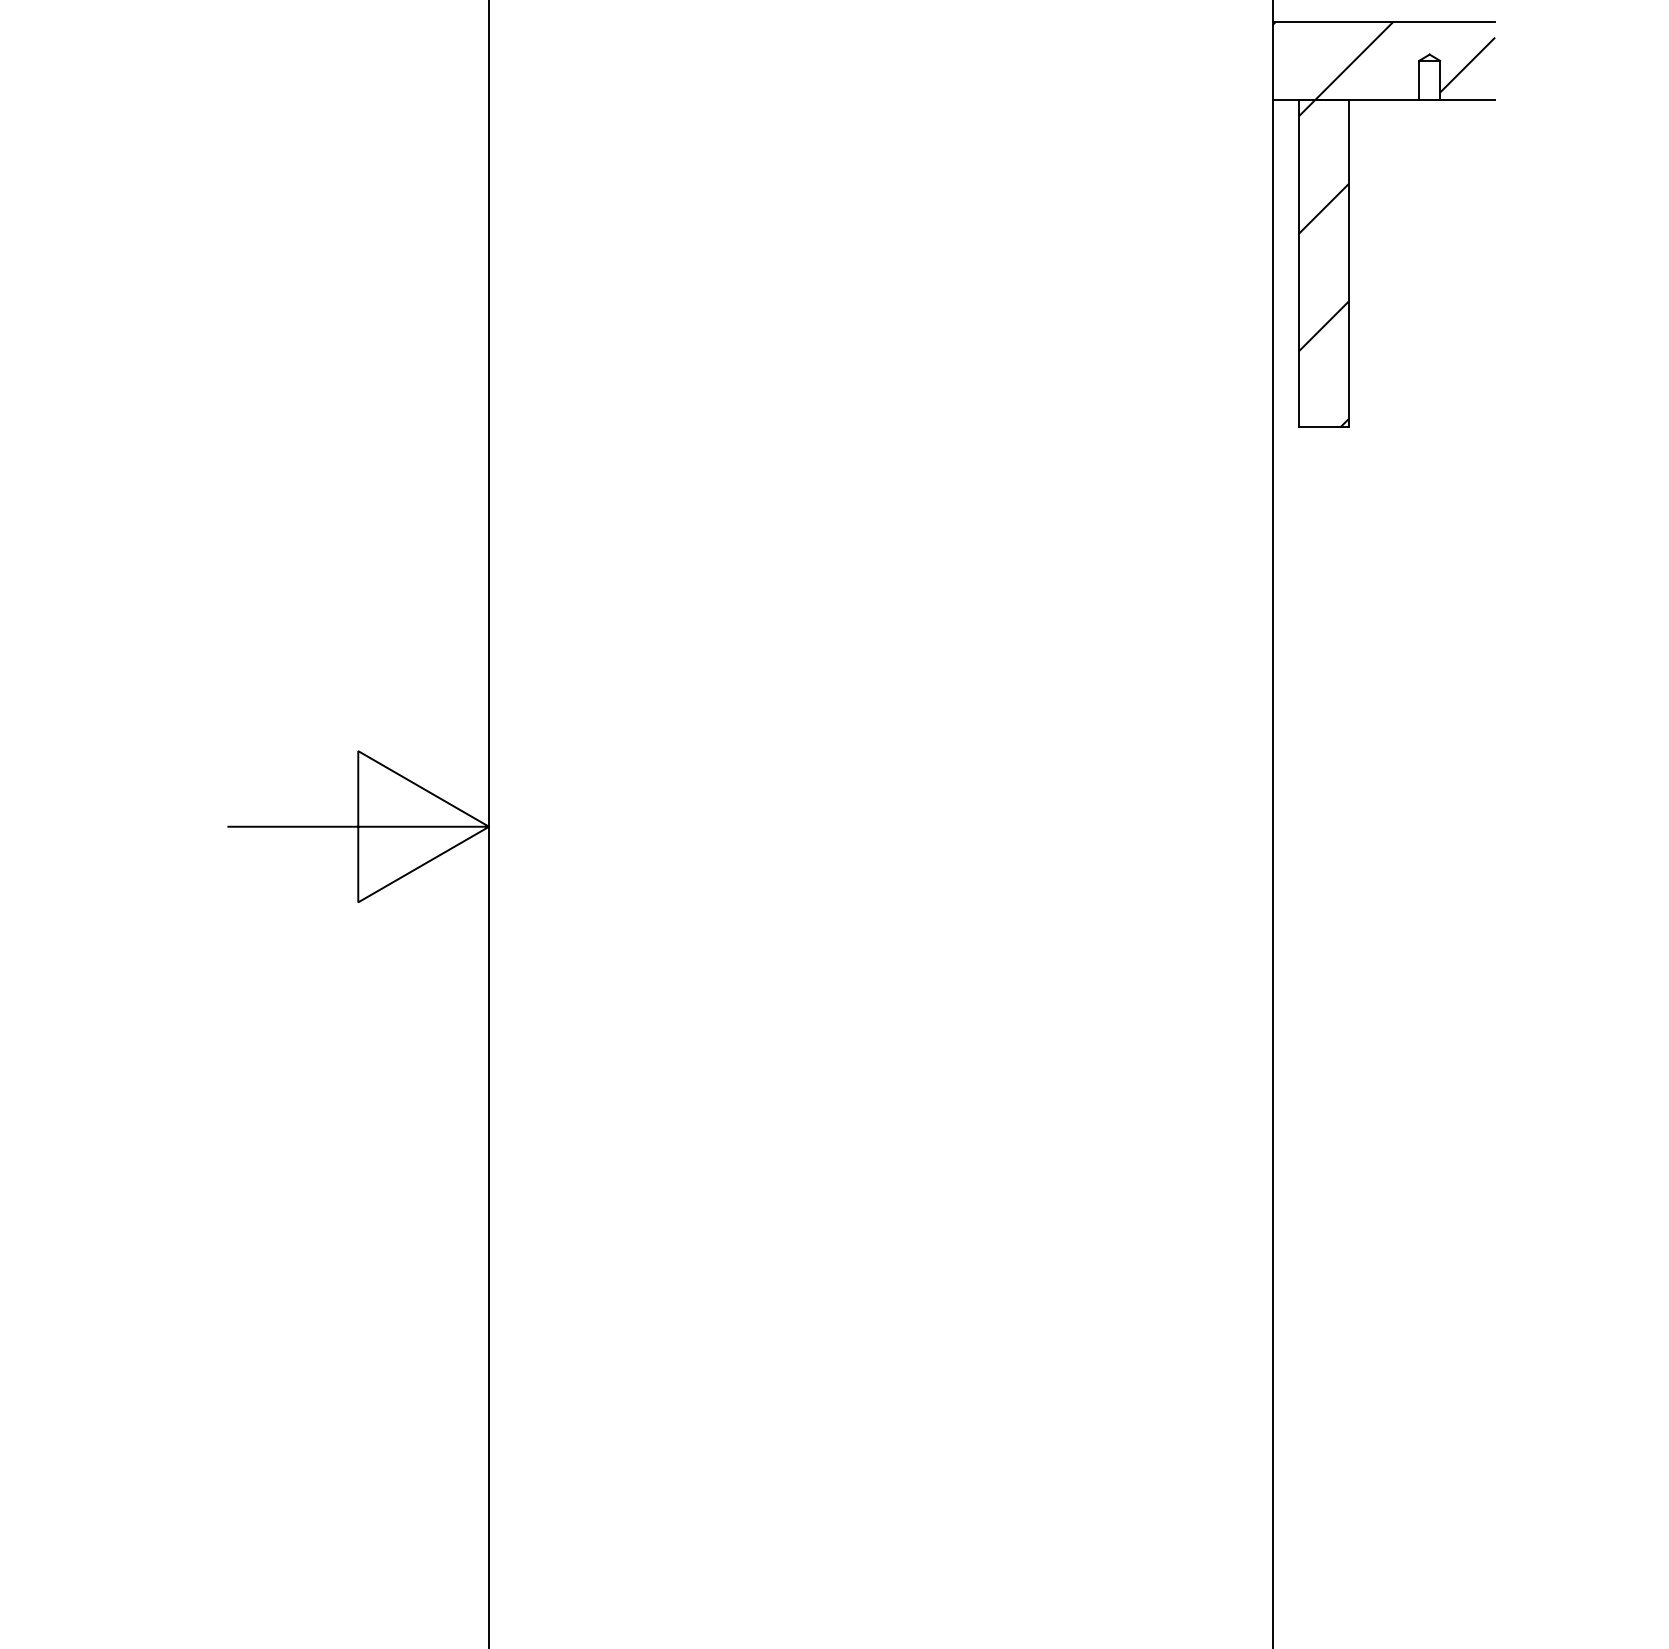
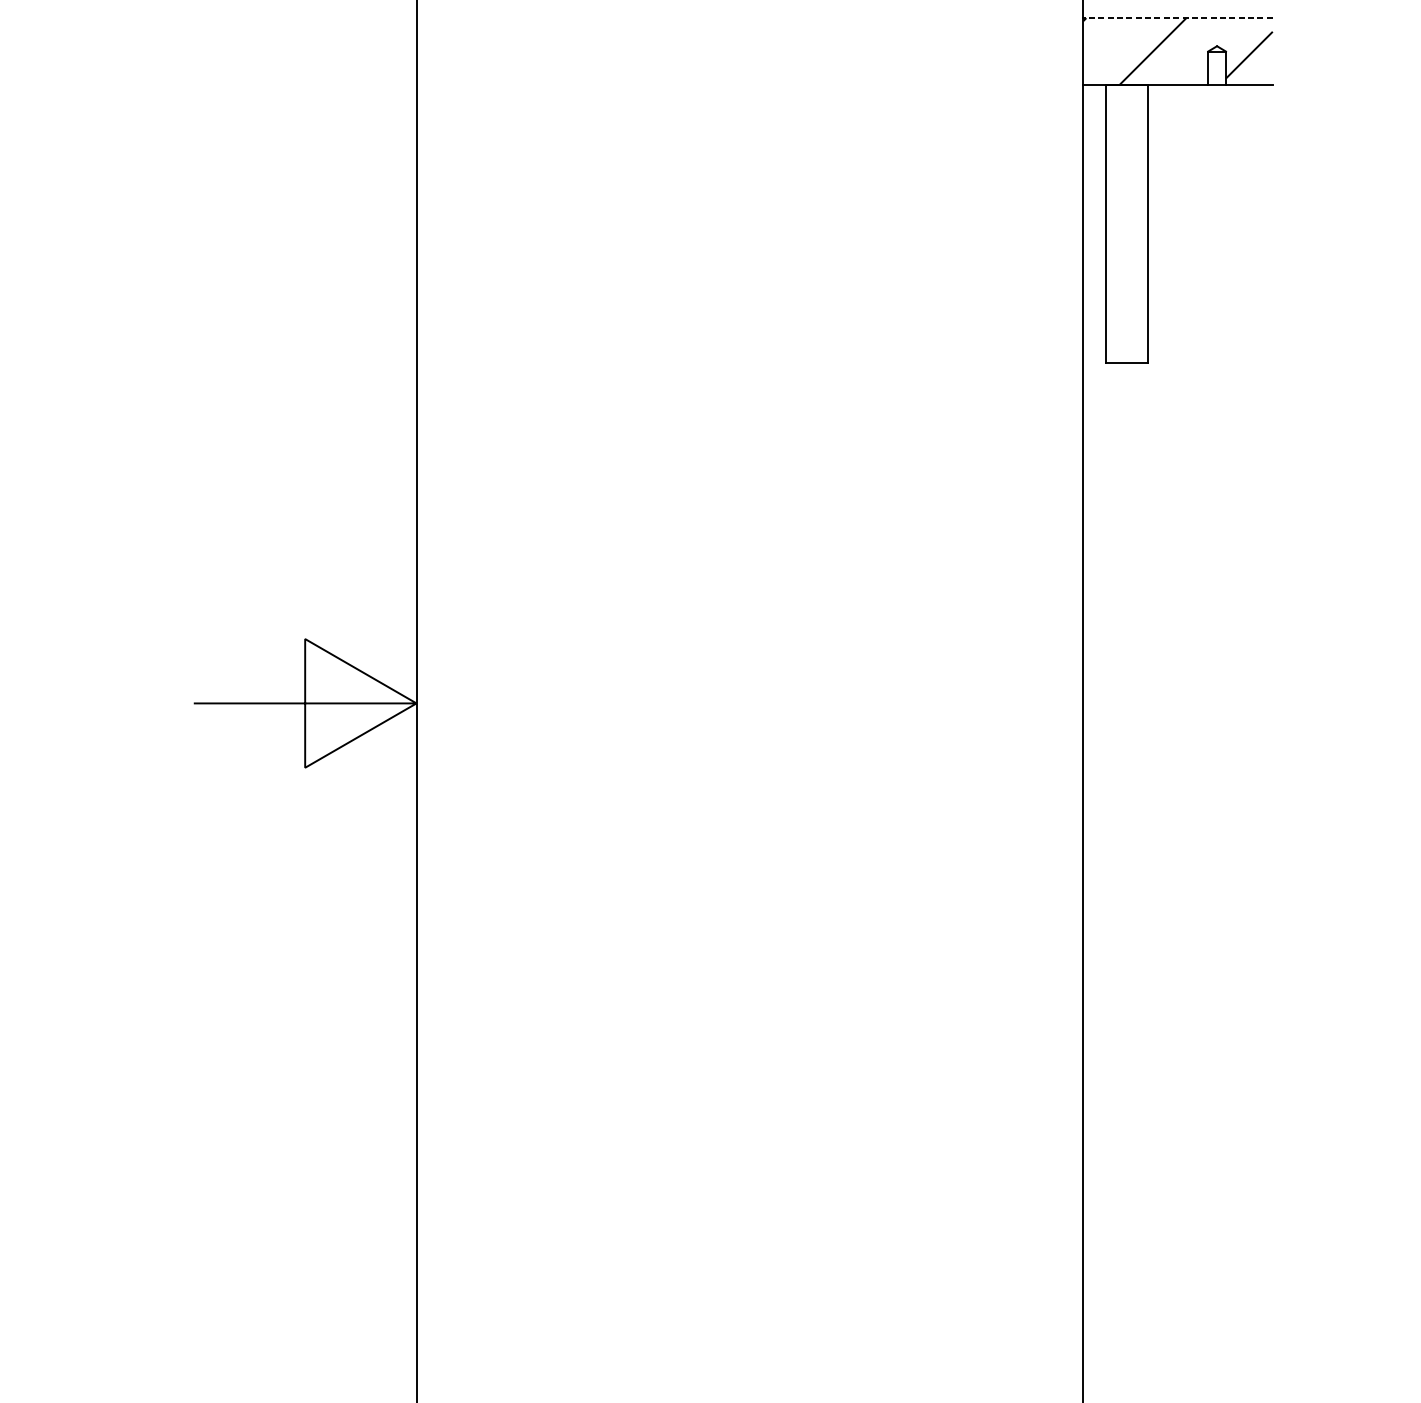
line: (1383, 21) -> (1177, 18), solid -> dashed
hatch: (1323, 263) -> (1126, 224), removed

